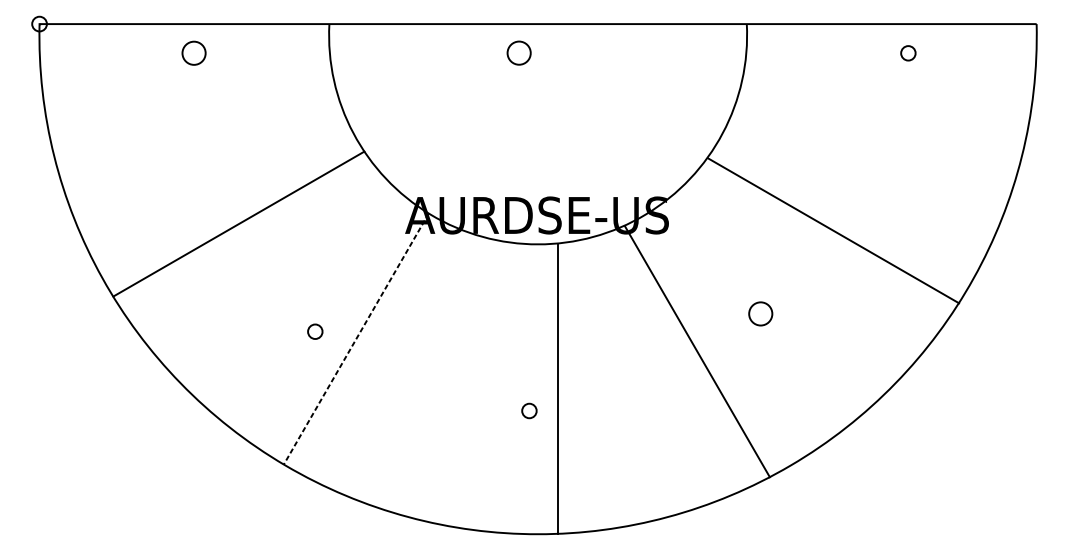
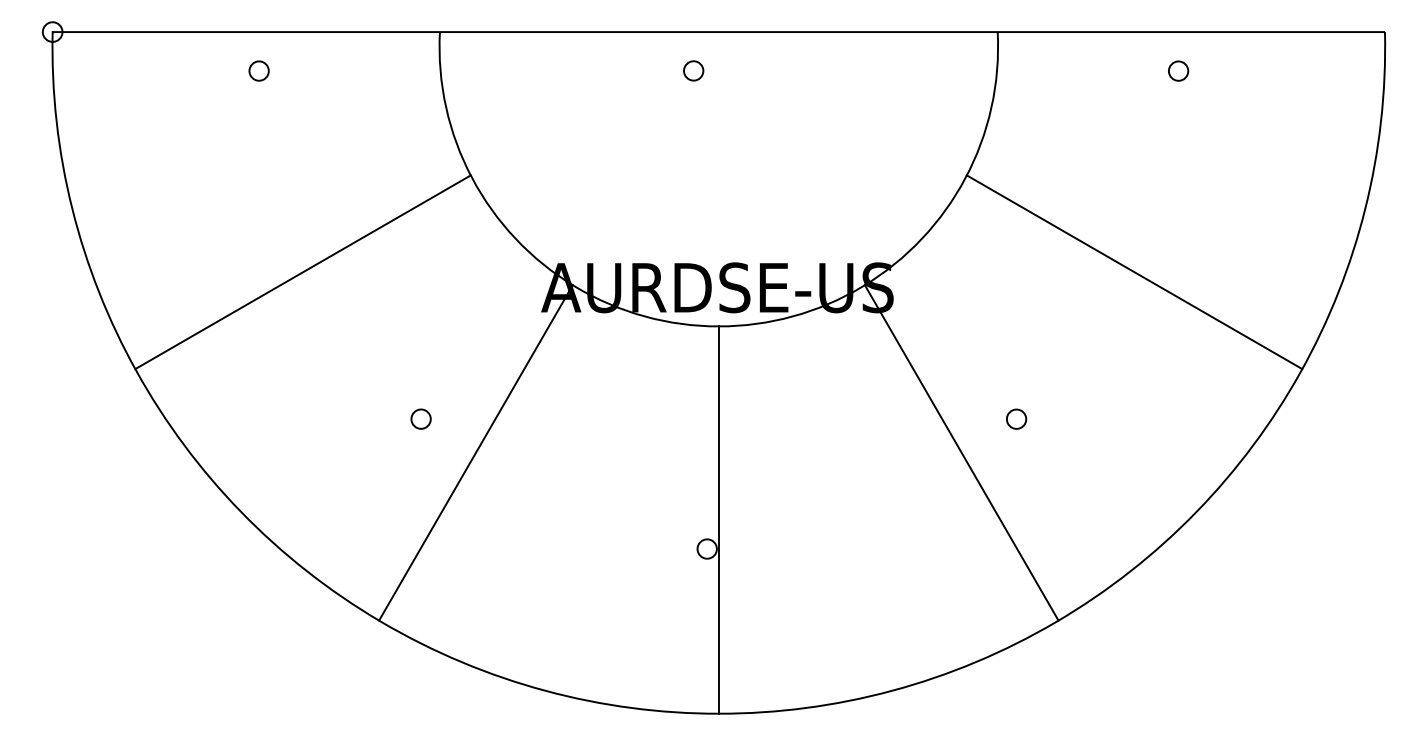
circle: (193, 52) -> (258, 70), size x0.62
circle: (519, 52) -> (693, 70), size x0.62
circle: (908, 52) -> (1178, 70), moved
line: (238, 224) -> (302, 272), moved
line: (833, 230) -> (1134, 272), moved
circle: (760, 313) -> (1016, 418), size x0.62
circle: (314, 331) -> (420, 418), moved
line: (356, 338) -> (475, 452), dashed -> solid
line: (697, 351) -> (961, 452), moved
line: (558, 388) -> (718, 519), moved

